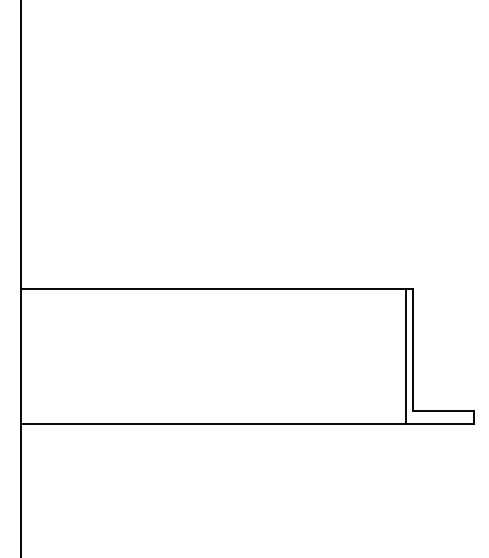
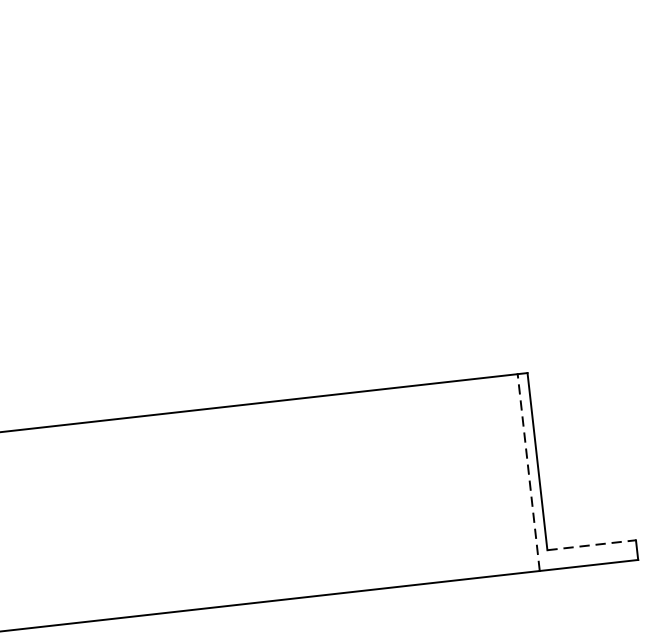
line: (406, 356) -> (529, 472), solid -> dashed
line: (443, 410) -> (592, 544), solid -> dashed

